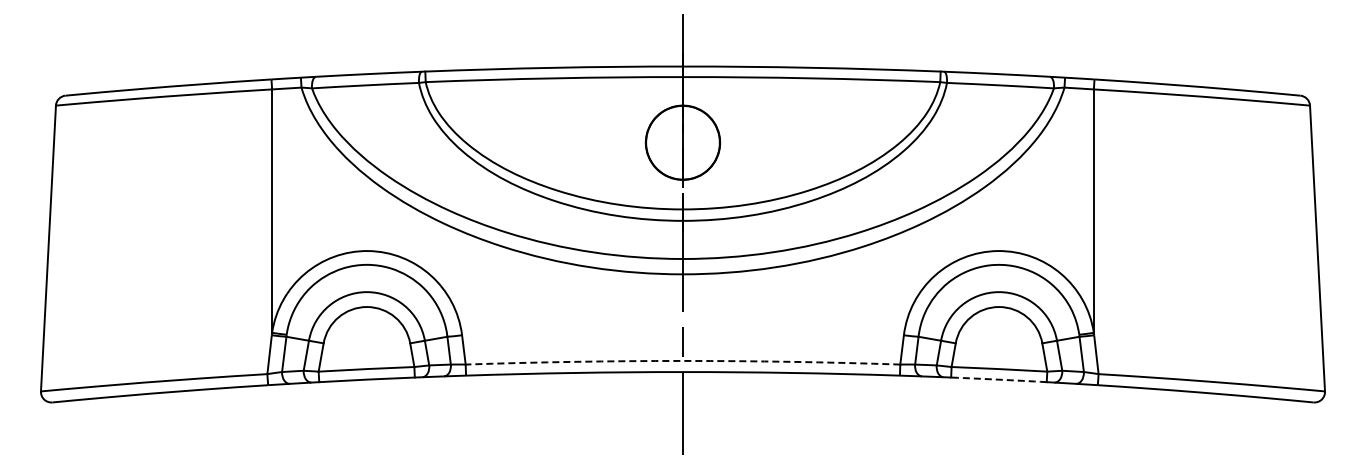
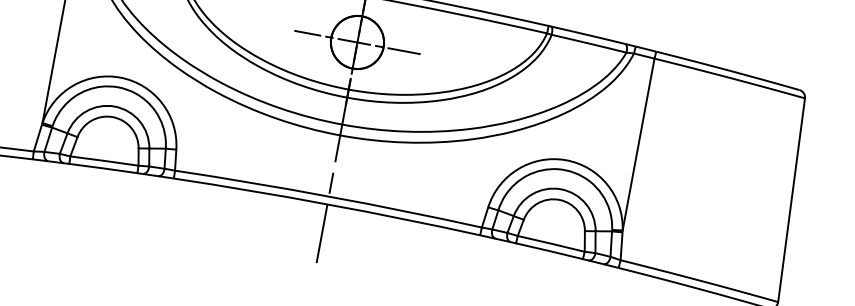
line: (682, 142) -> (357, 42), added
arc: (683, 360) -> (329, 196), dashed -> solid
arc: (998, 379) -> (549, 250), dashed -> solid

